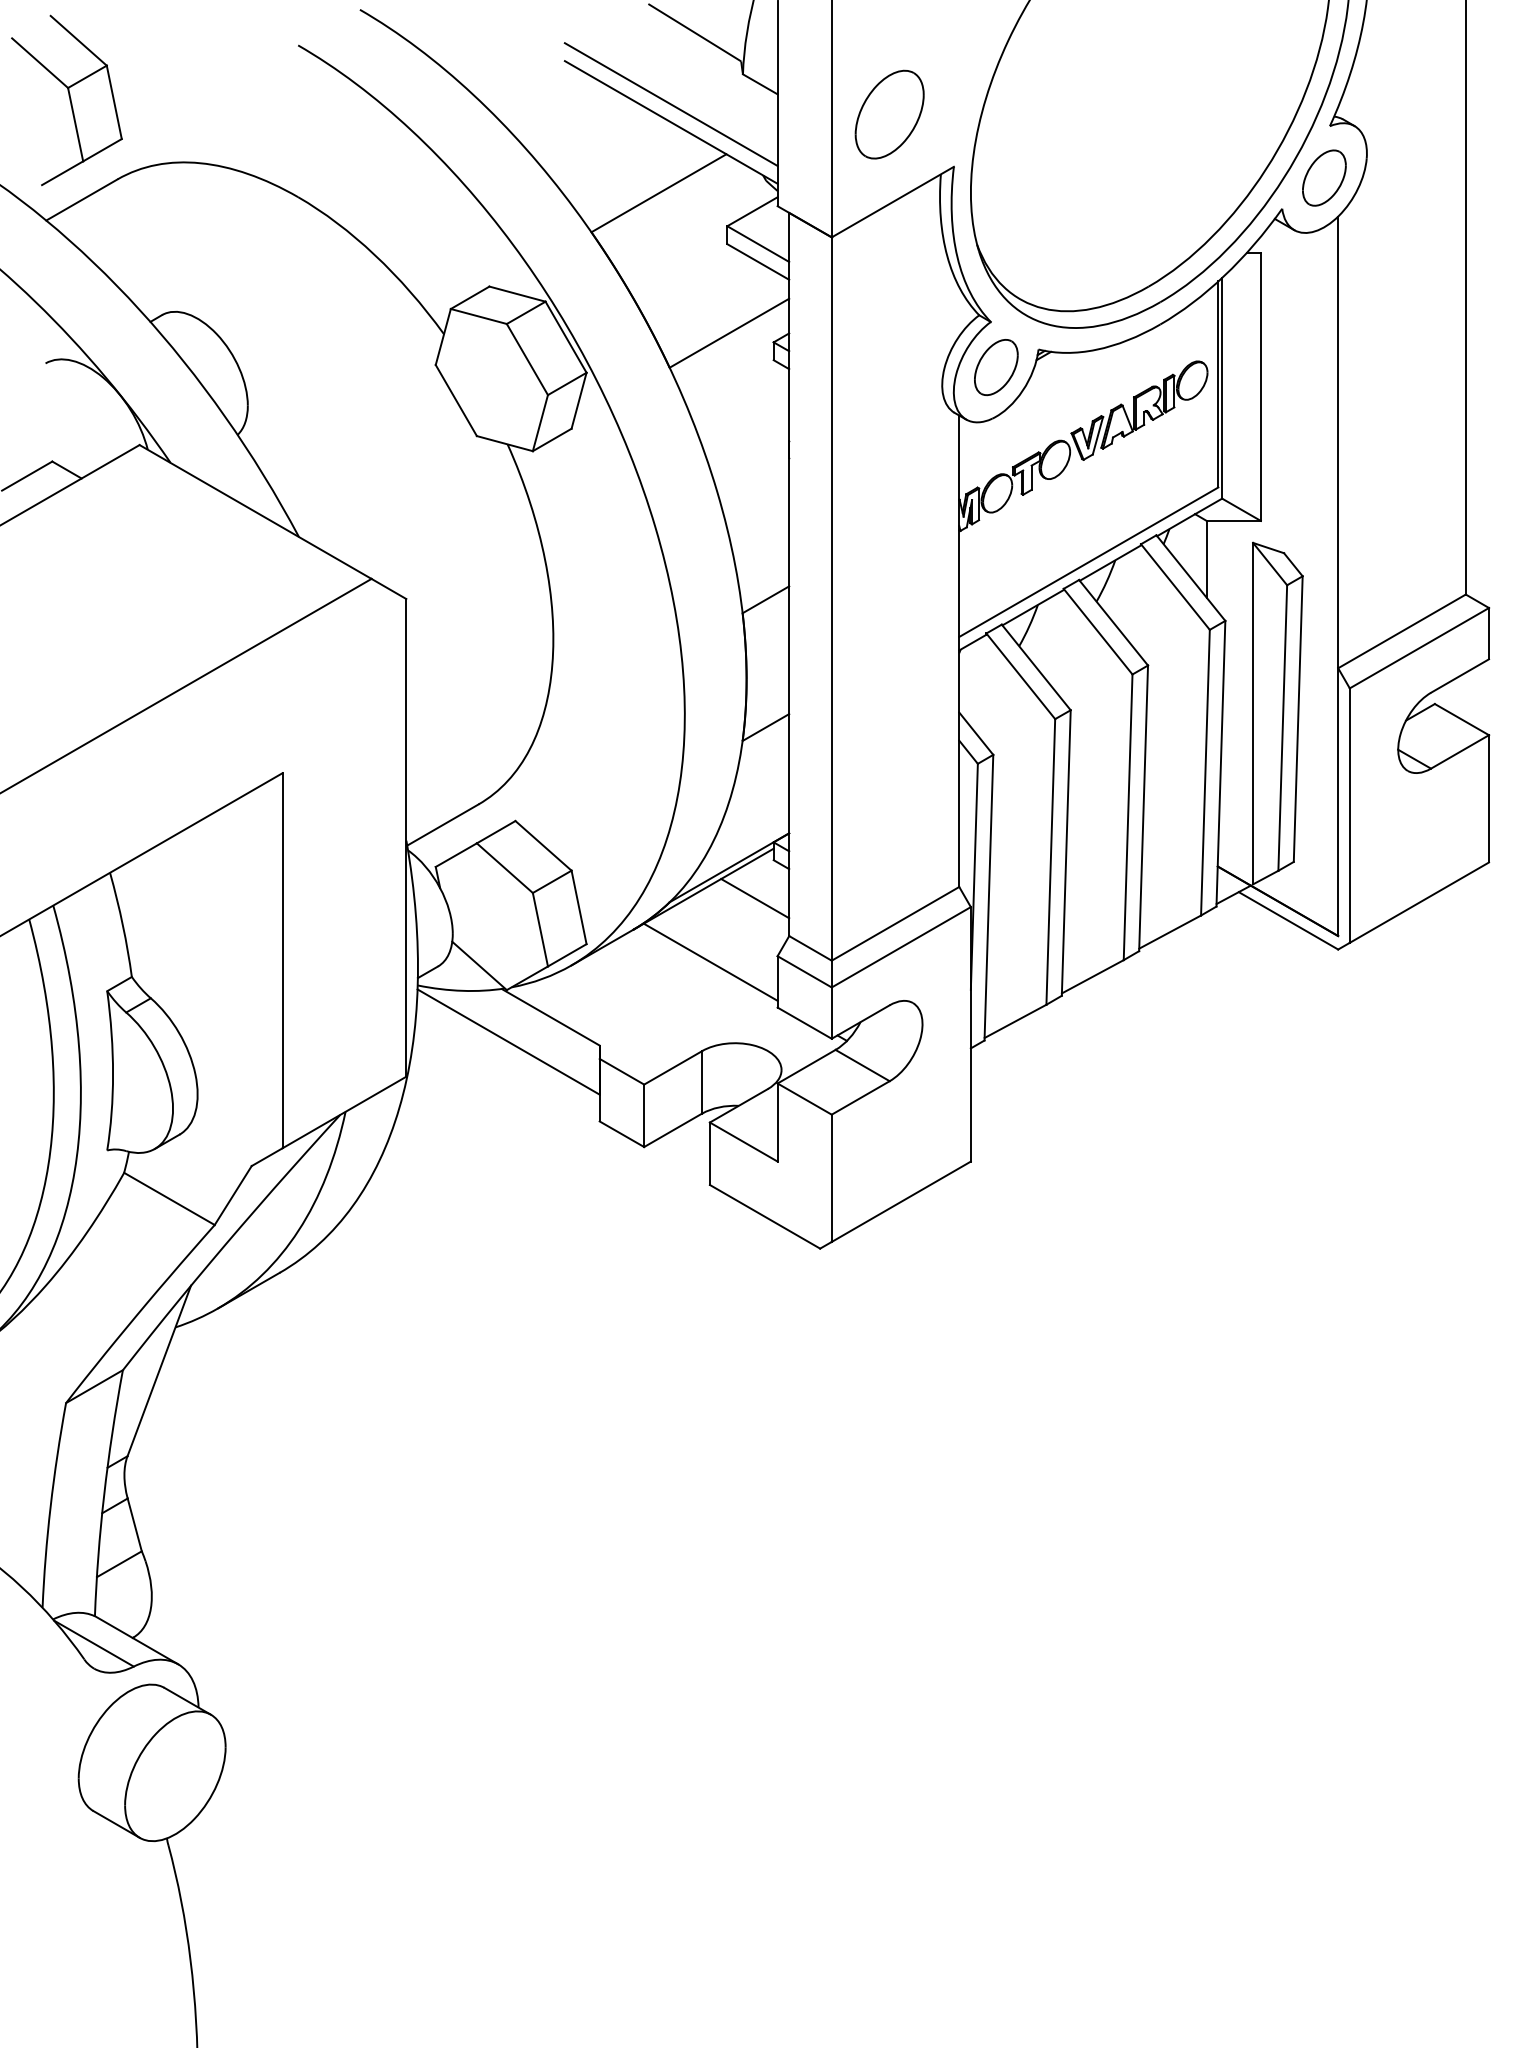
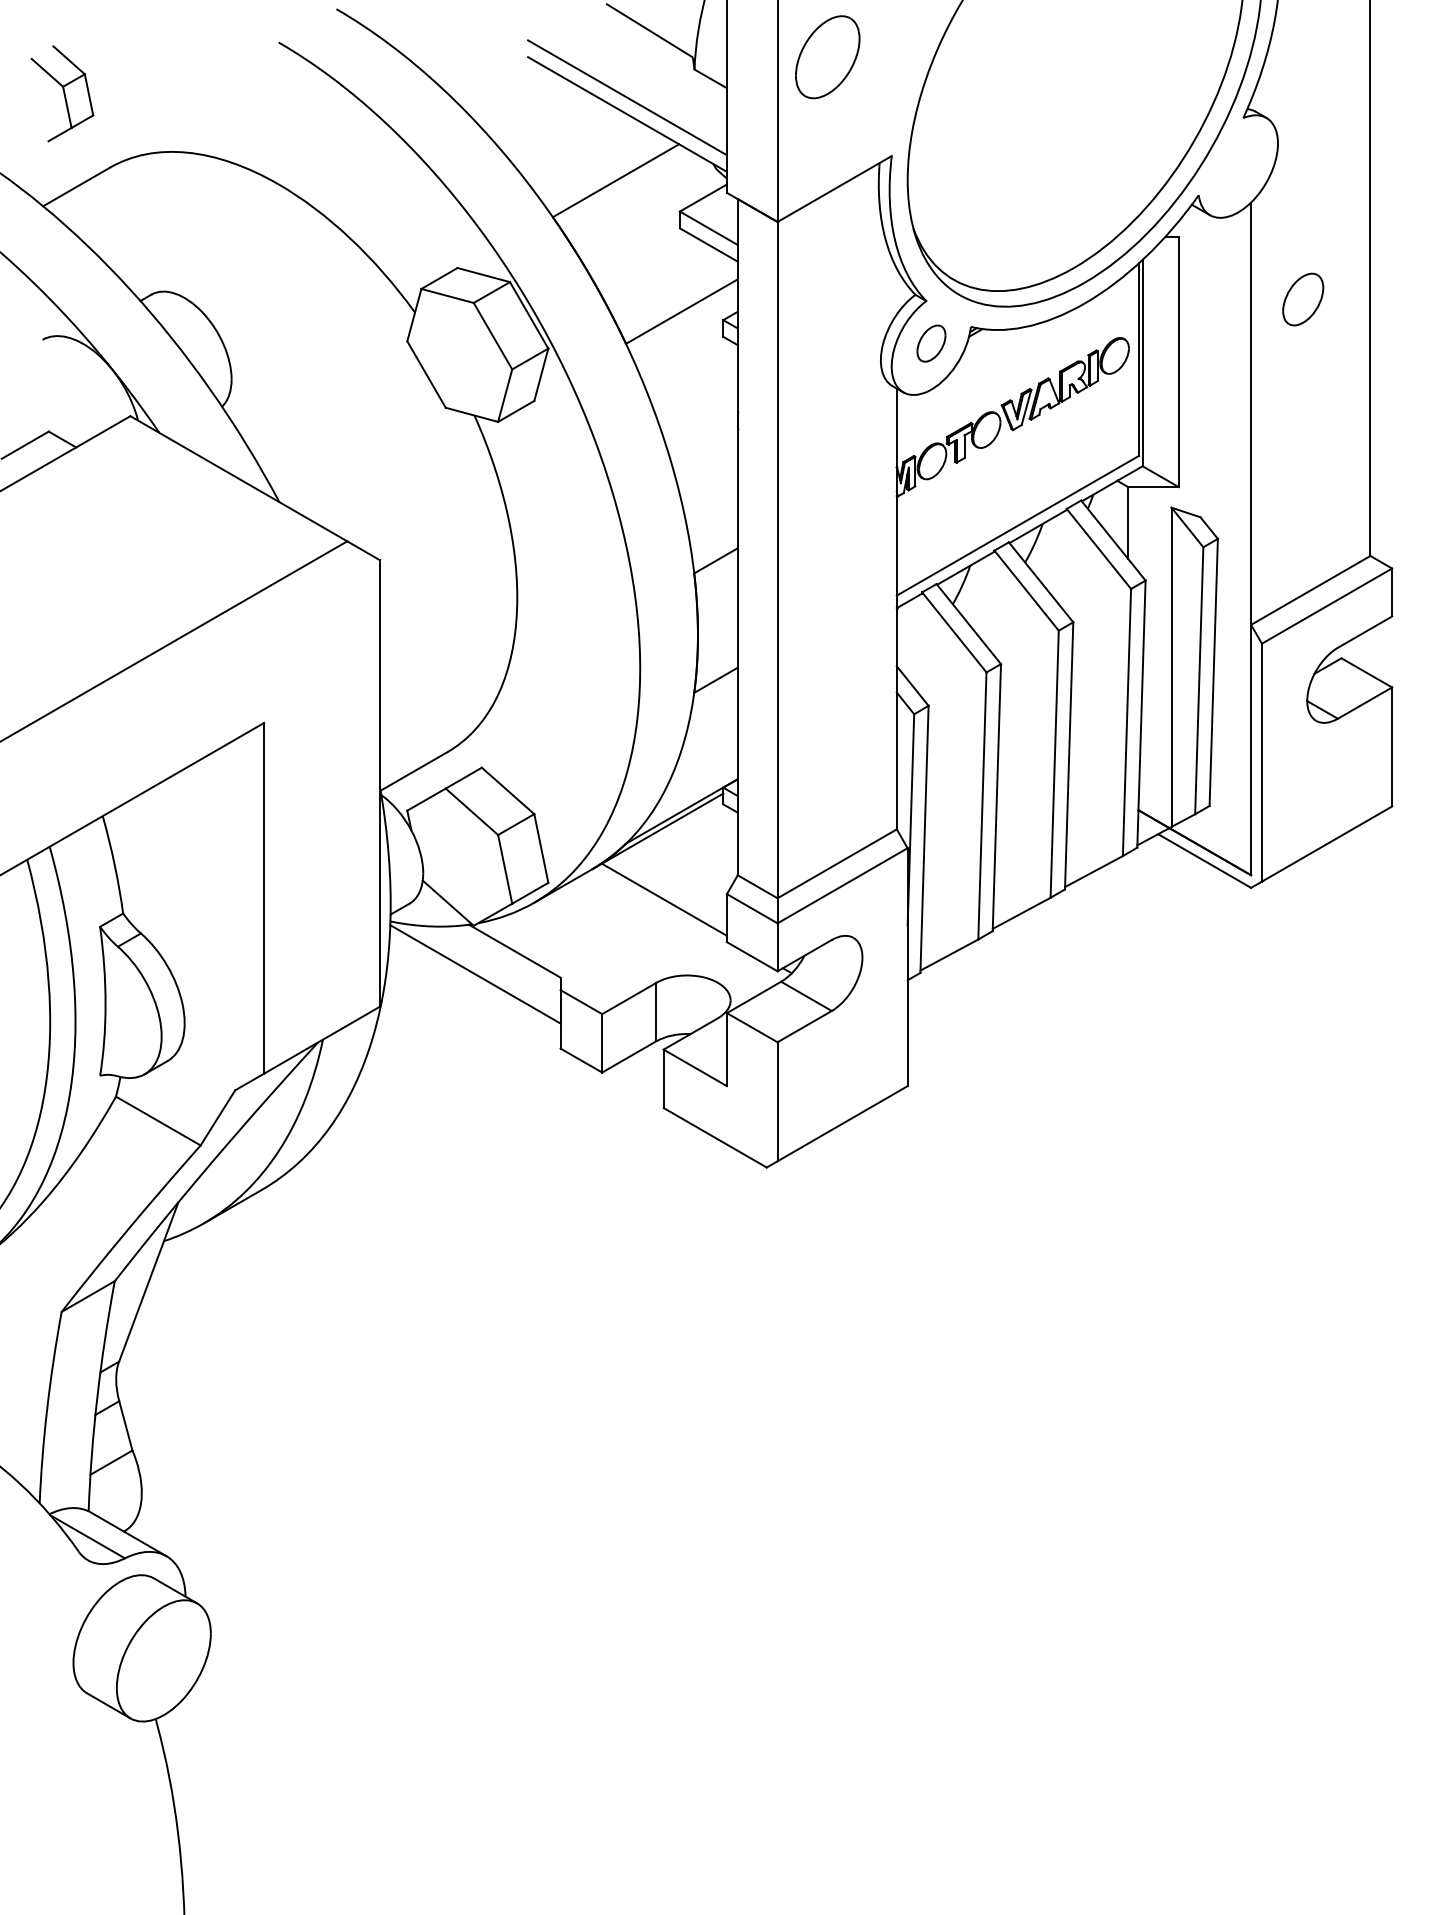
part: (66, 99) -> (62, 93), size x0.6
part: (889, 114) -> (827, 57), moved
part: (1324, 178) -> (1303, 299), moved
part: (996, 367) -> (931, 343), size x0.7
line: (754, 897) -> (705, 839), removed

